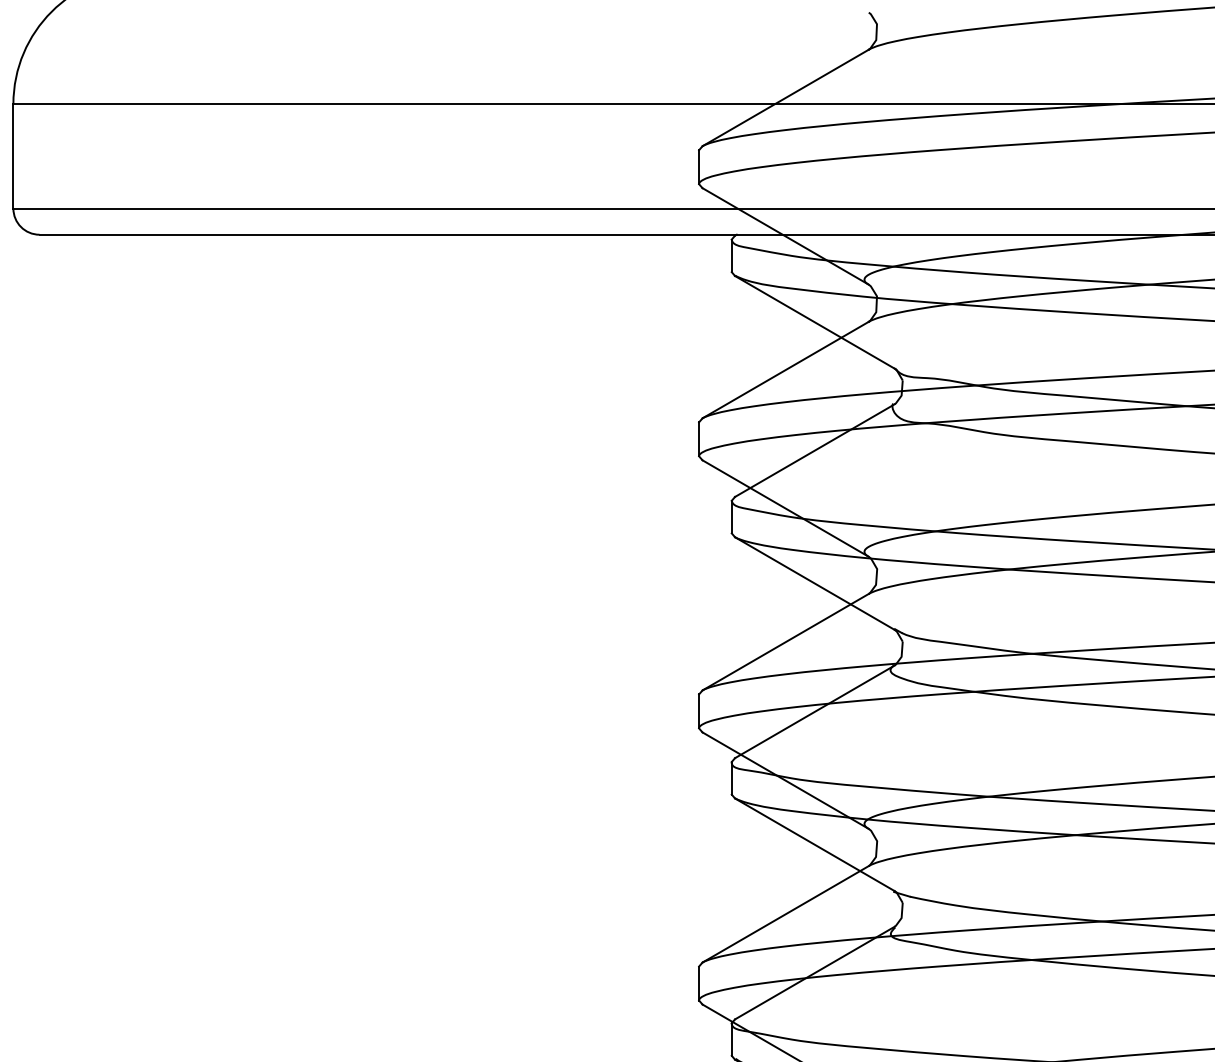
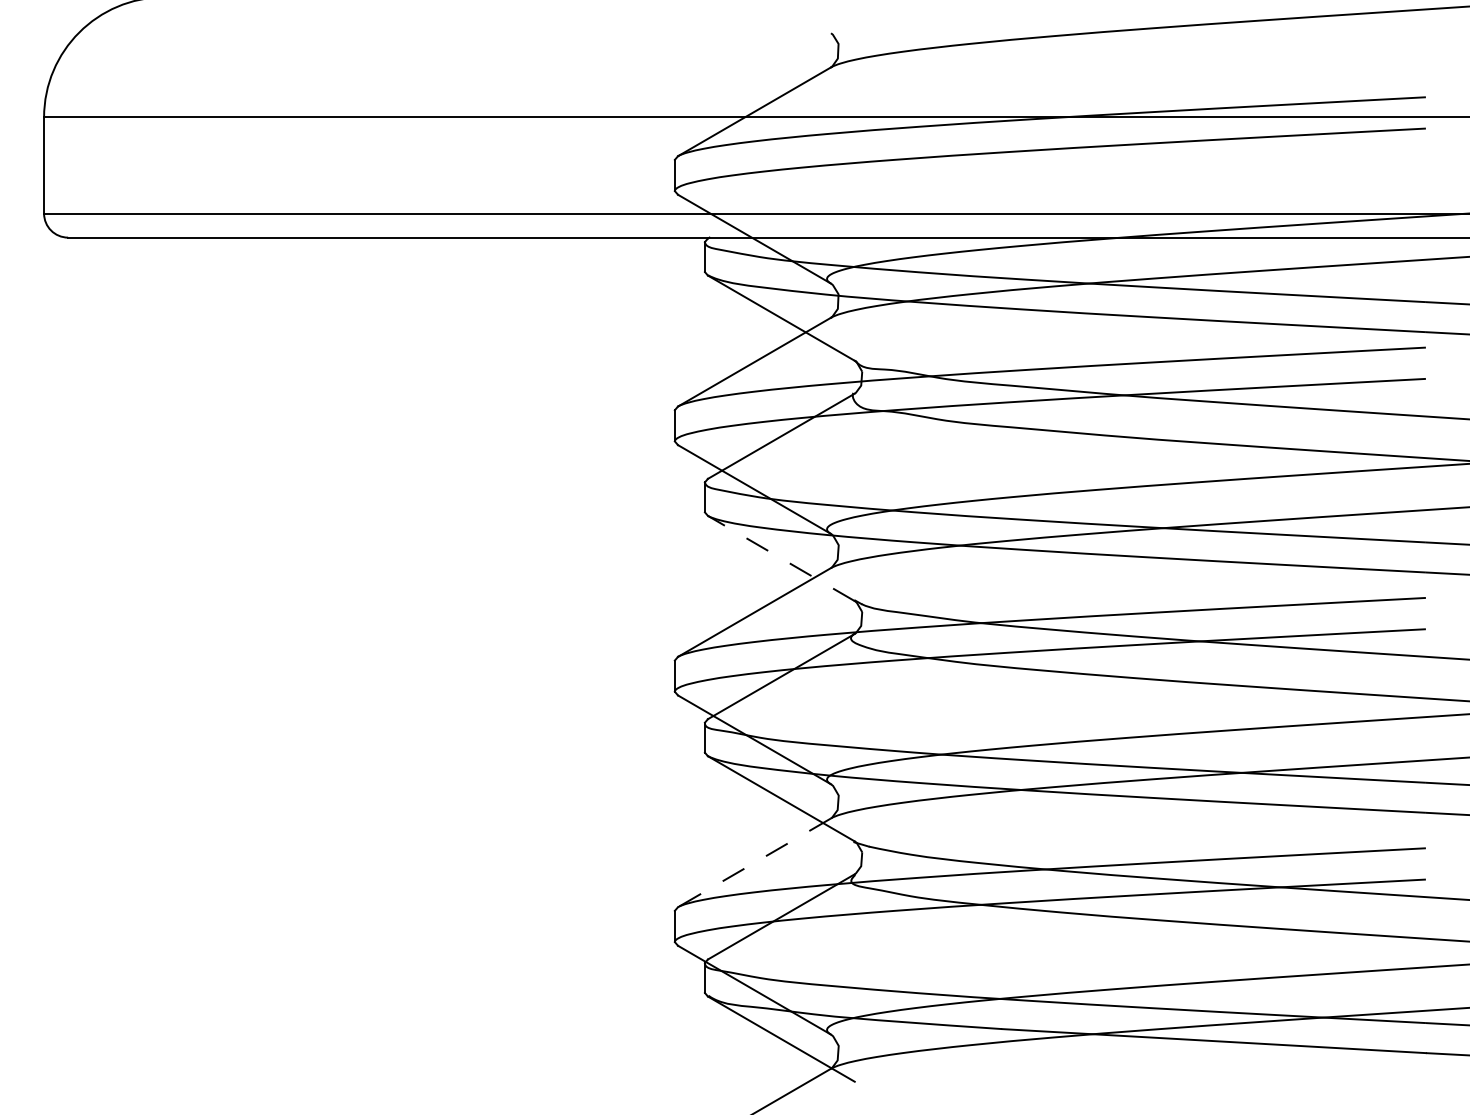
line: (814, 583) -> (781, 558), solid -> dashed
line: (785, 915) -> (754, 863), solid -> dashed

